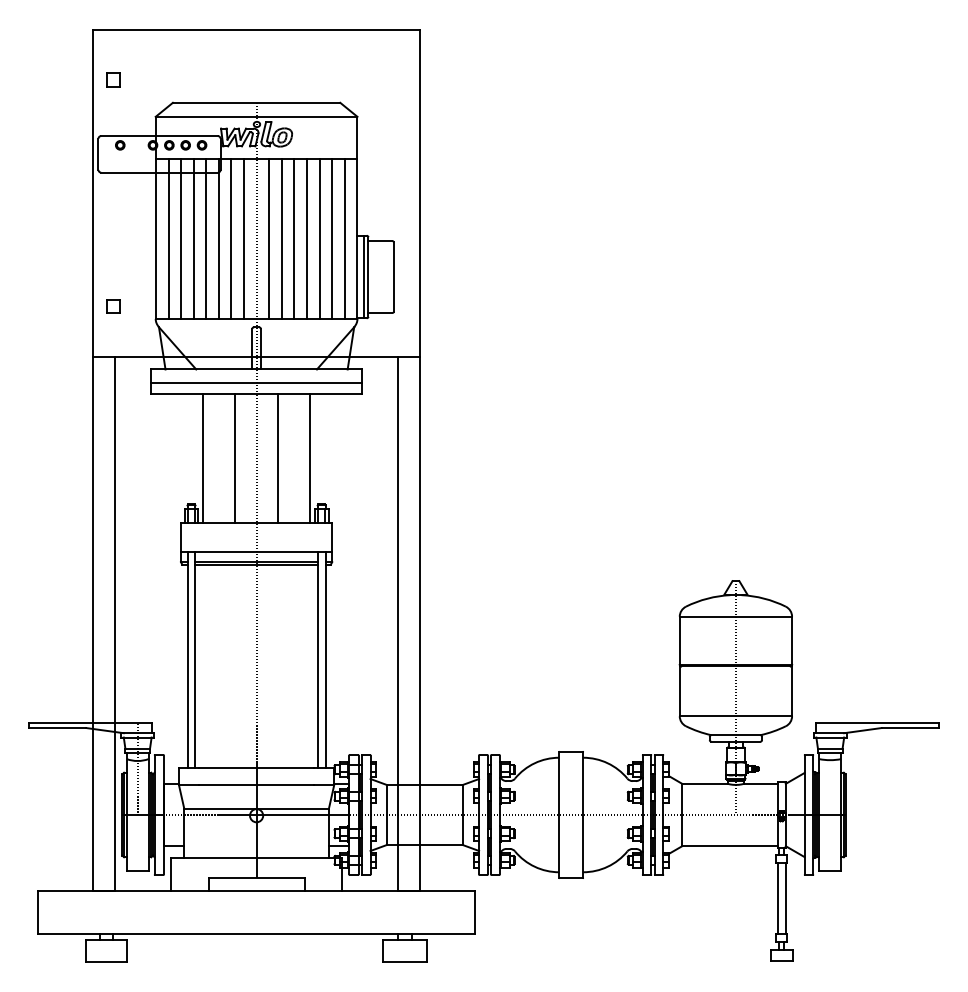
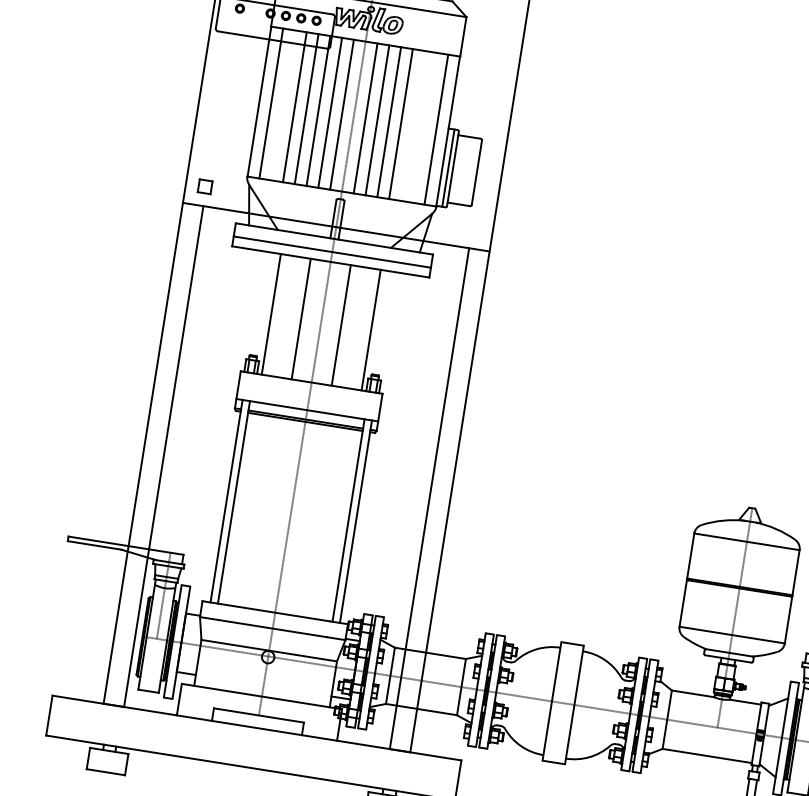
line: (181, 238) -> (283, 105), removed
line: (319, 238) -> (412, 125), removed
line: (332, 238) -> (425, 127), removed
part: (113, 306) -> (205, 186), moved

